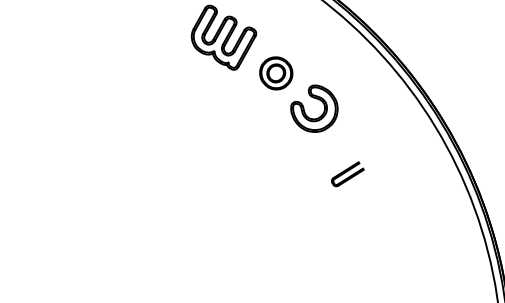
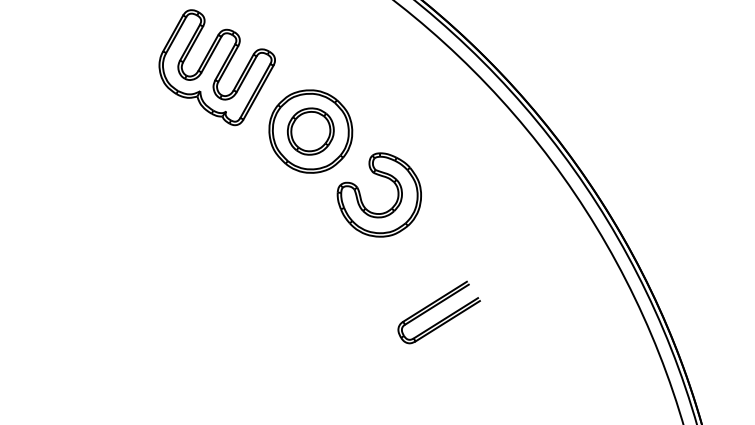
part: (276, 73) -> (311, 131), size x1.43
part: (347, 174) -> (438, 312), size x1.43

